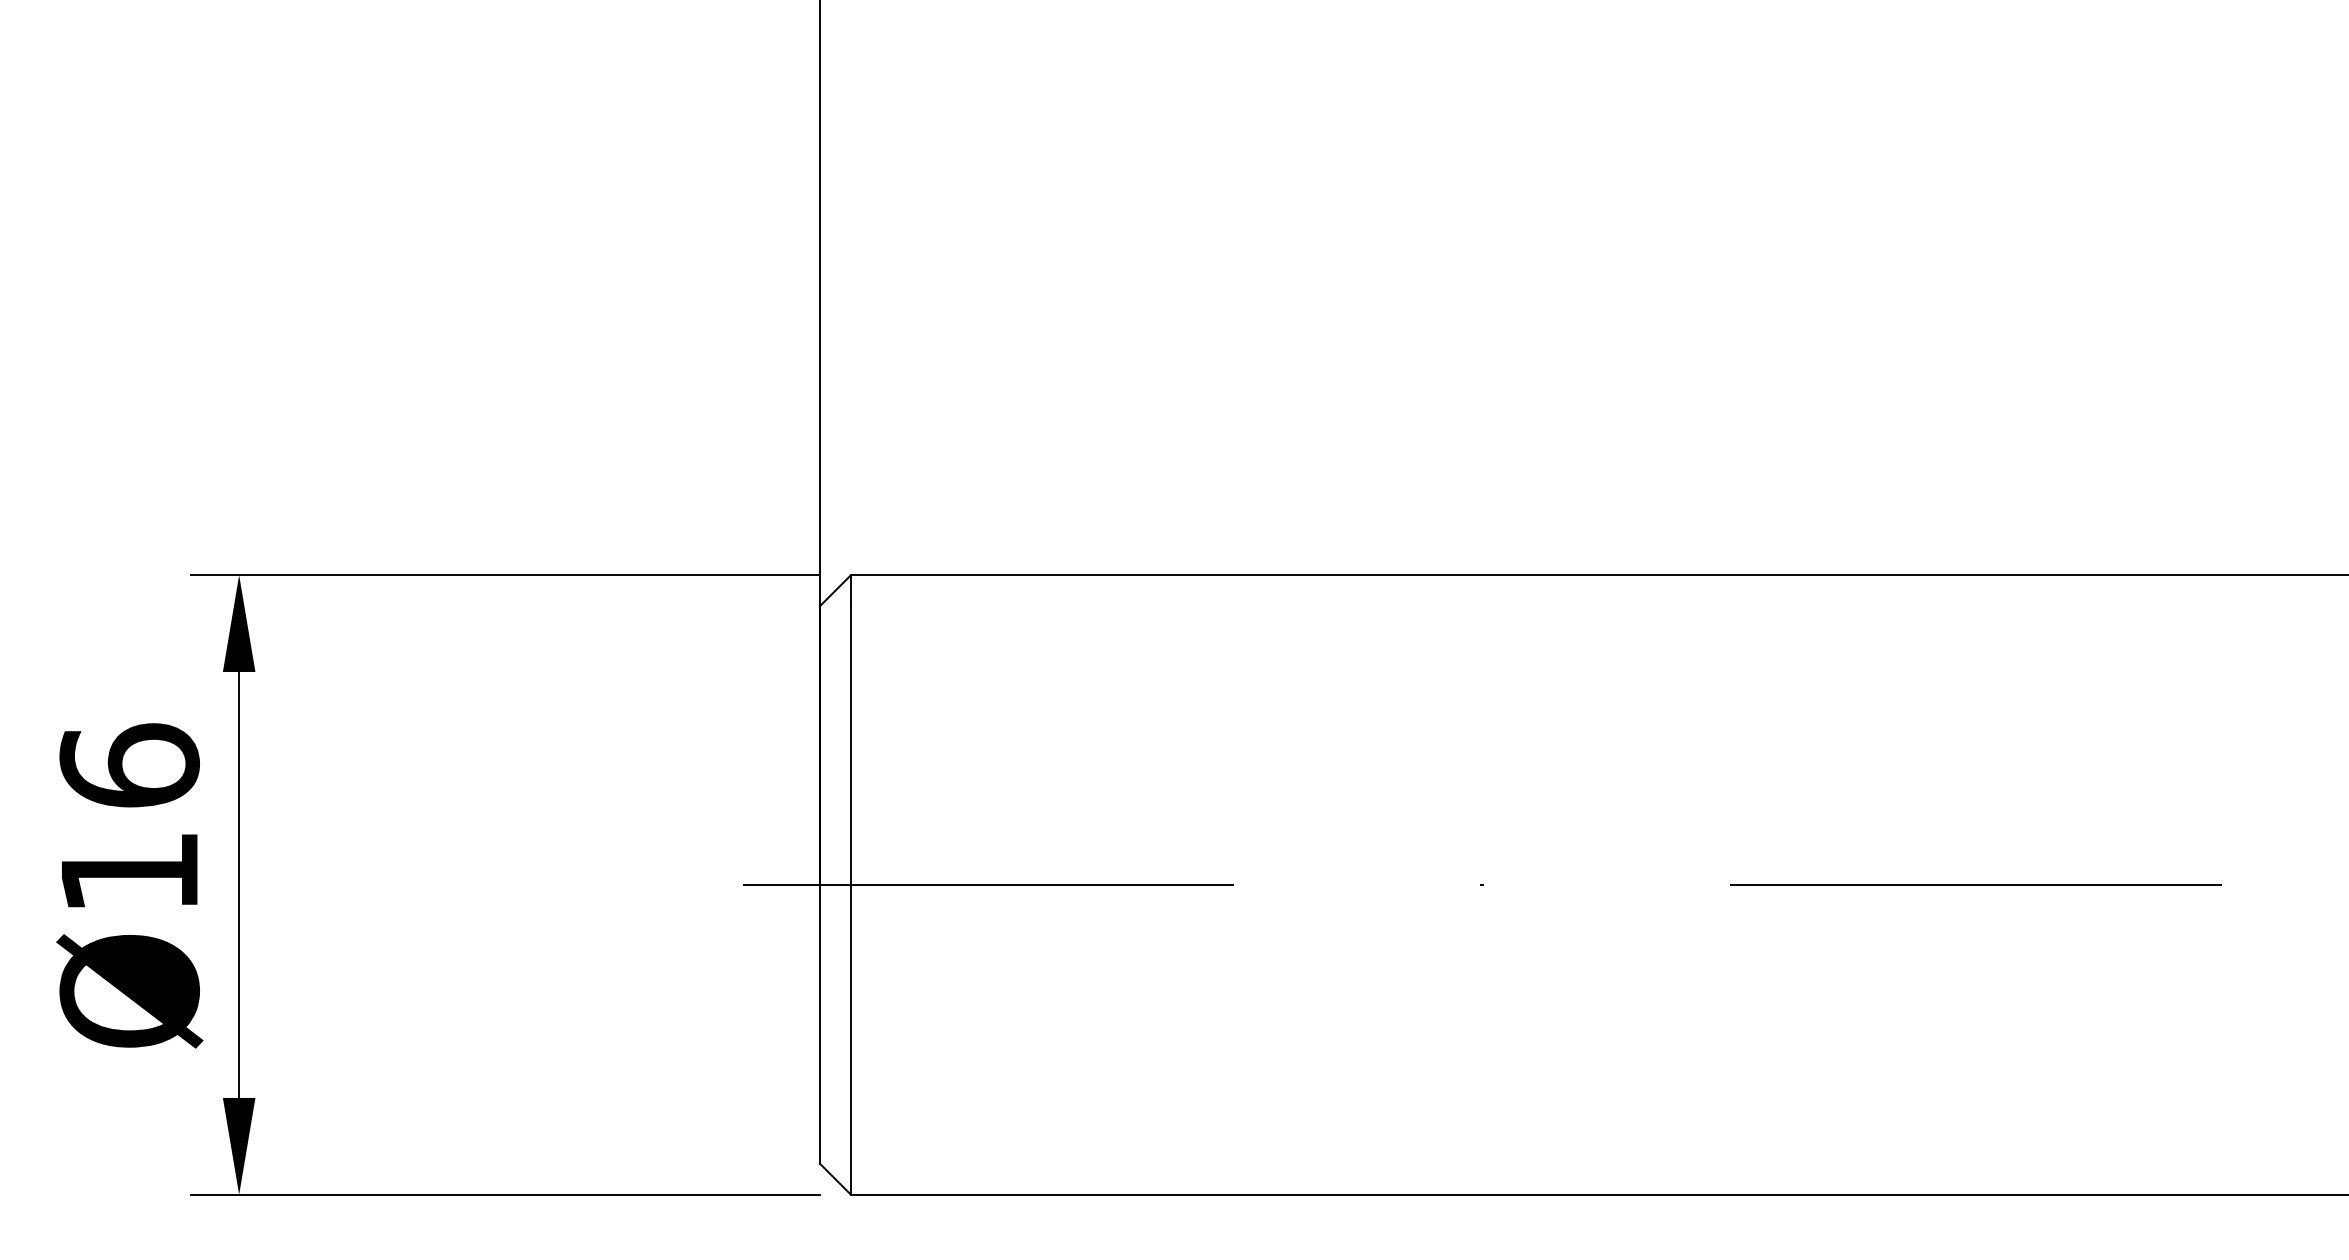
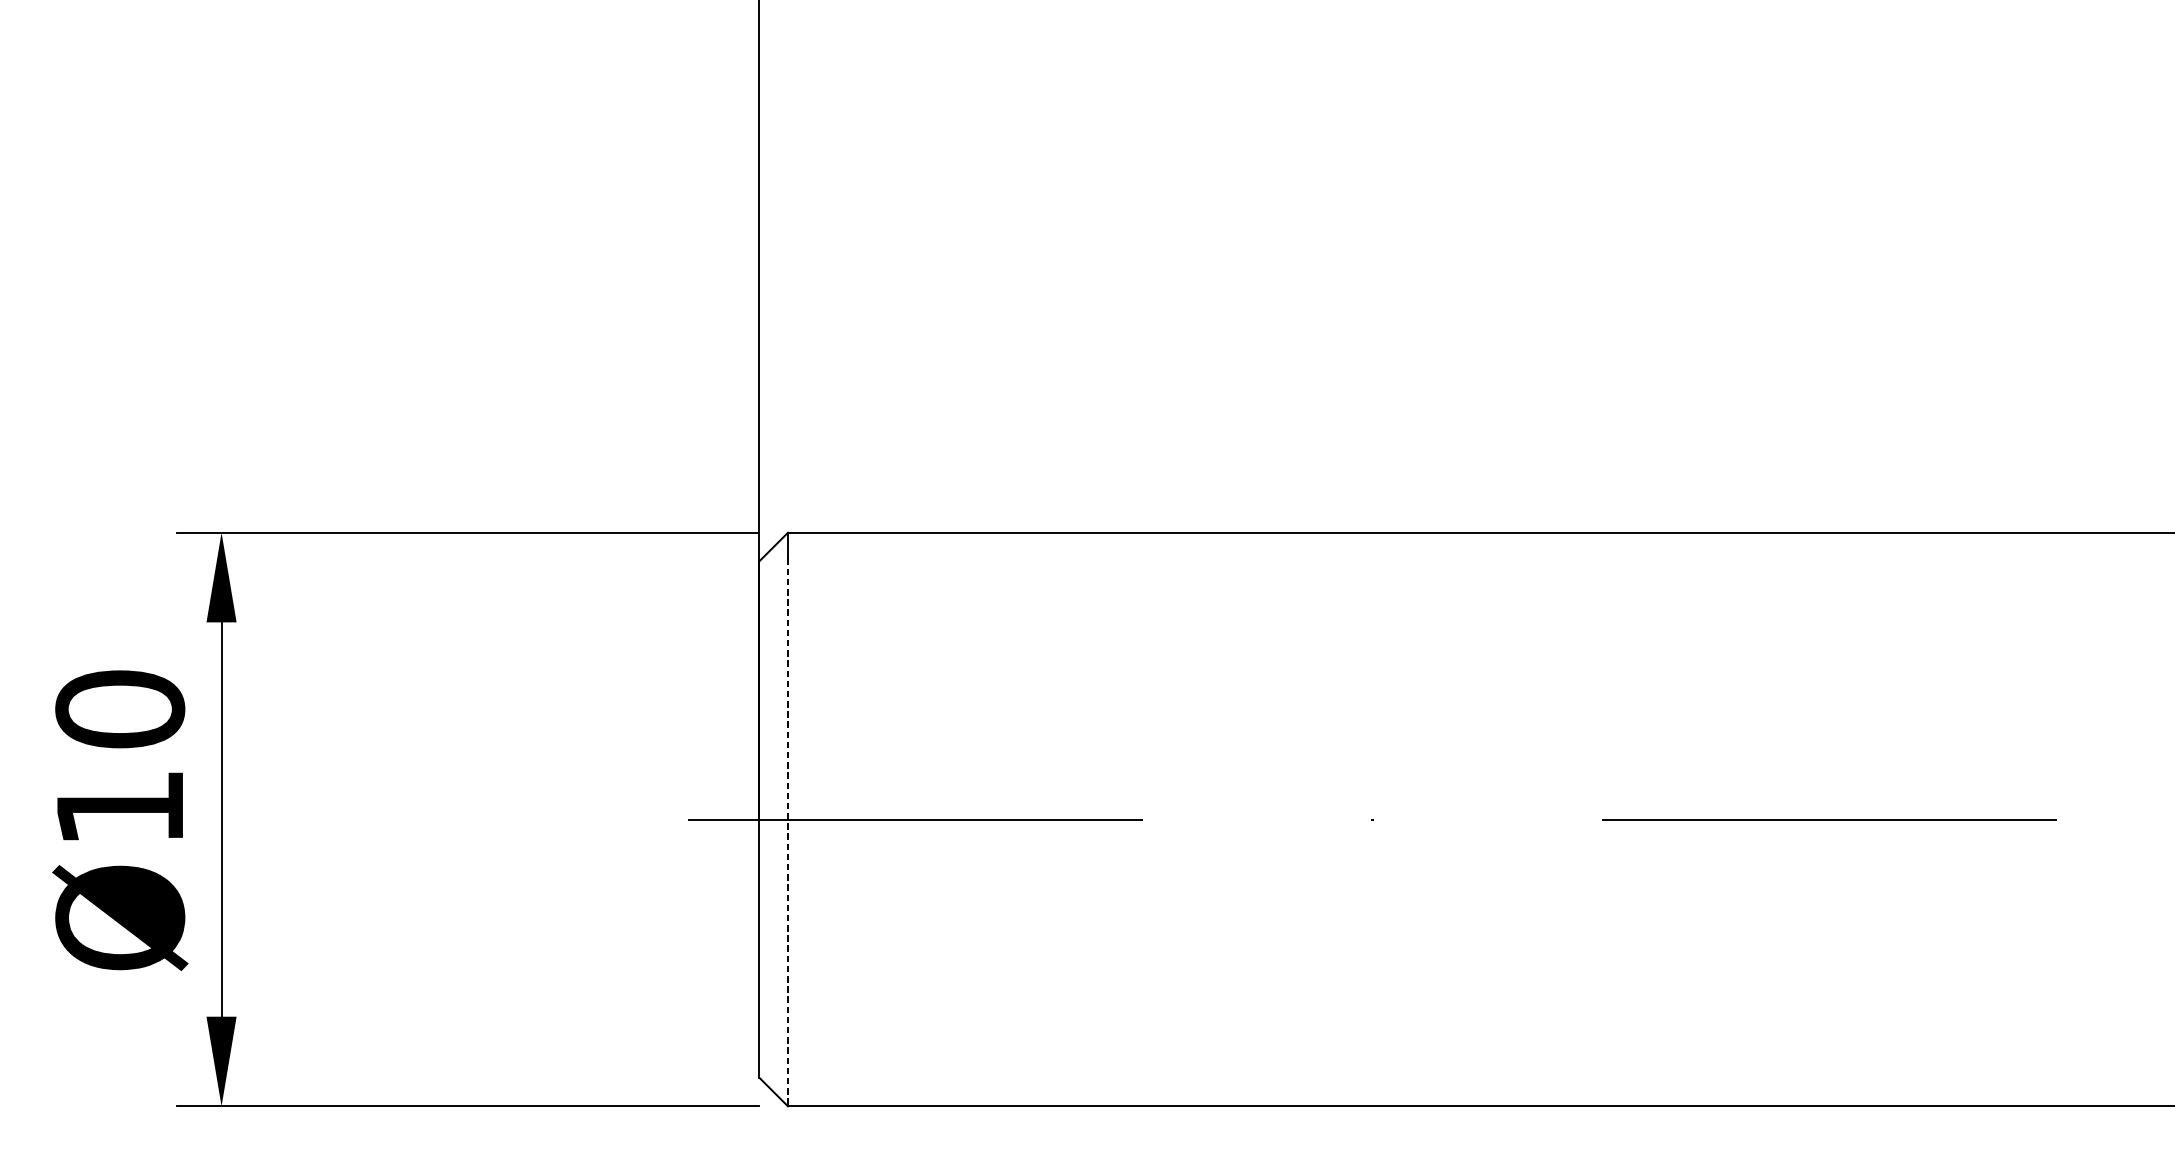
text: (129, 765) -> (120, 708), Ø16 -> Ø10
line: (850, 898) -> (787, 832), solid -> dashed

